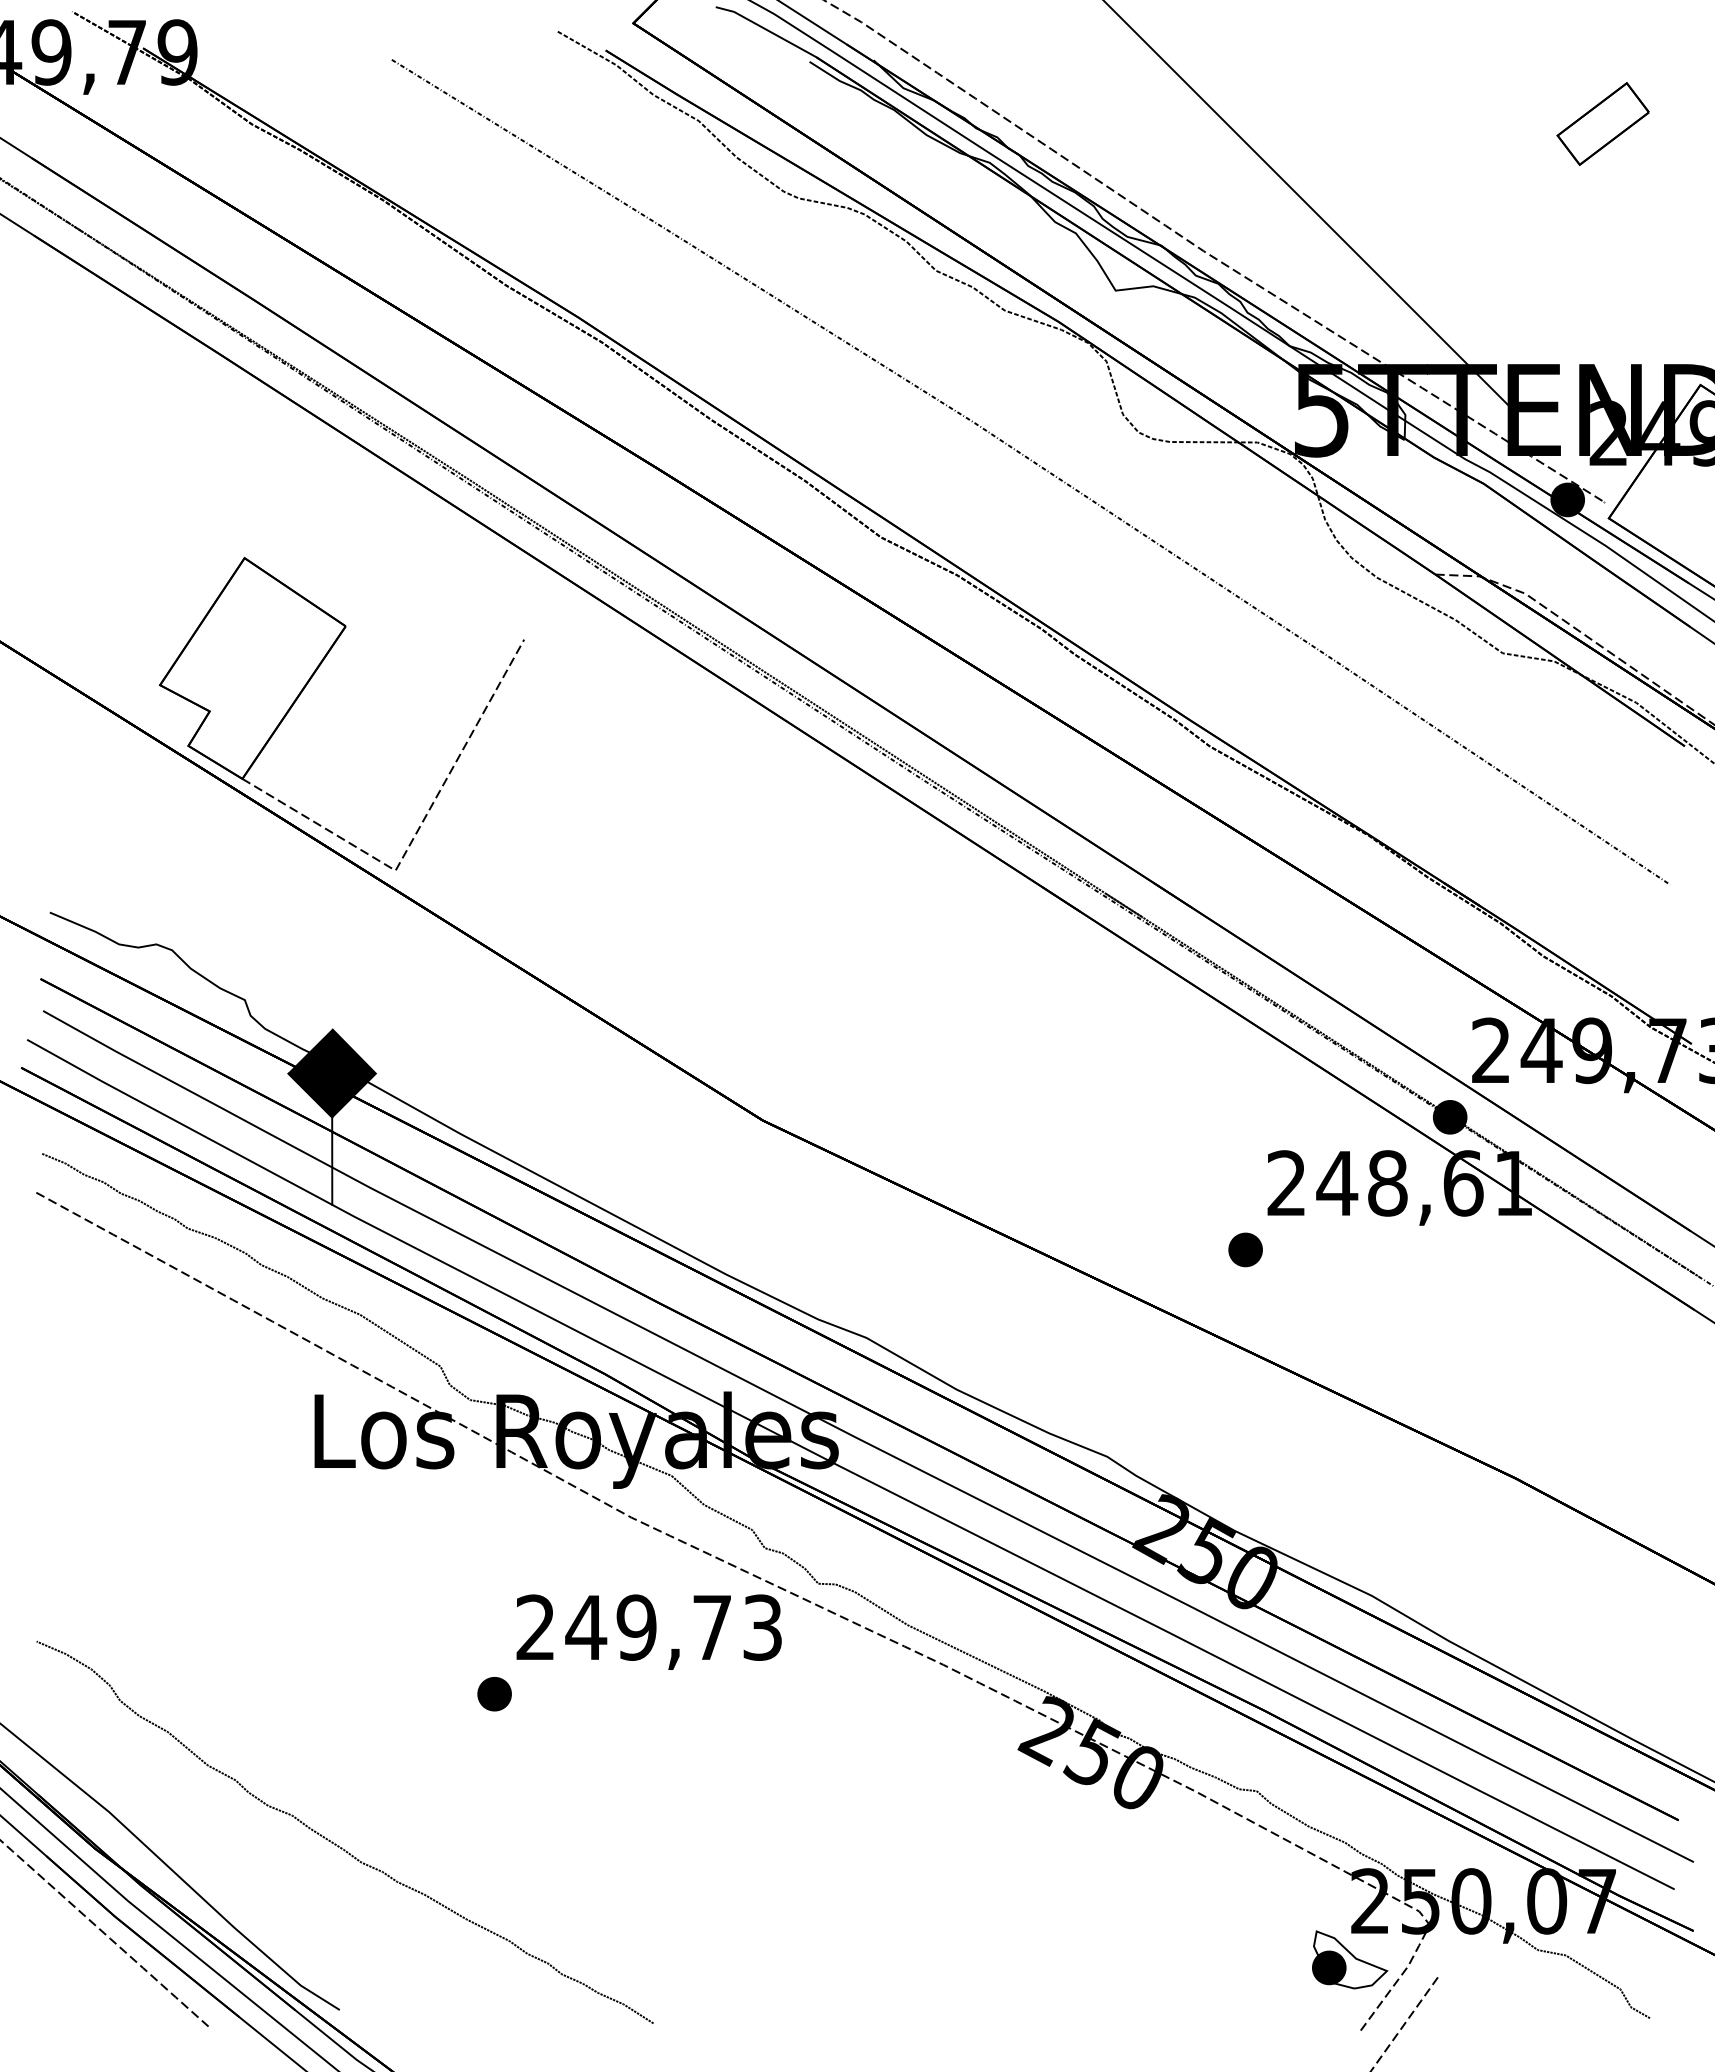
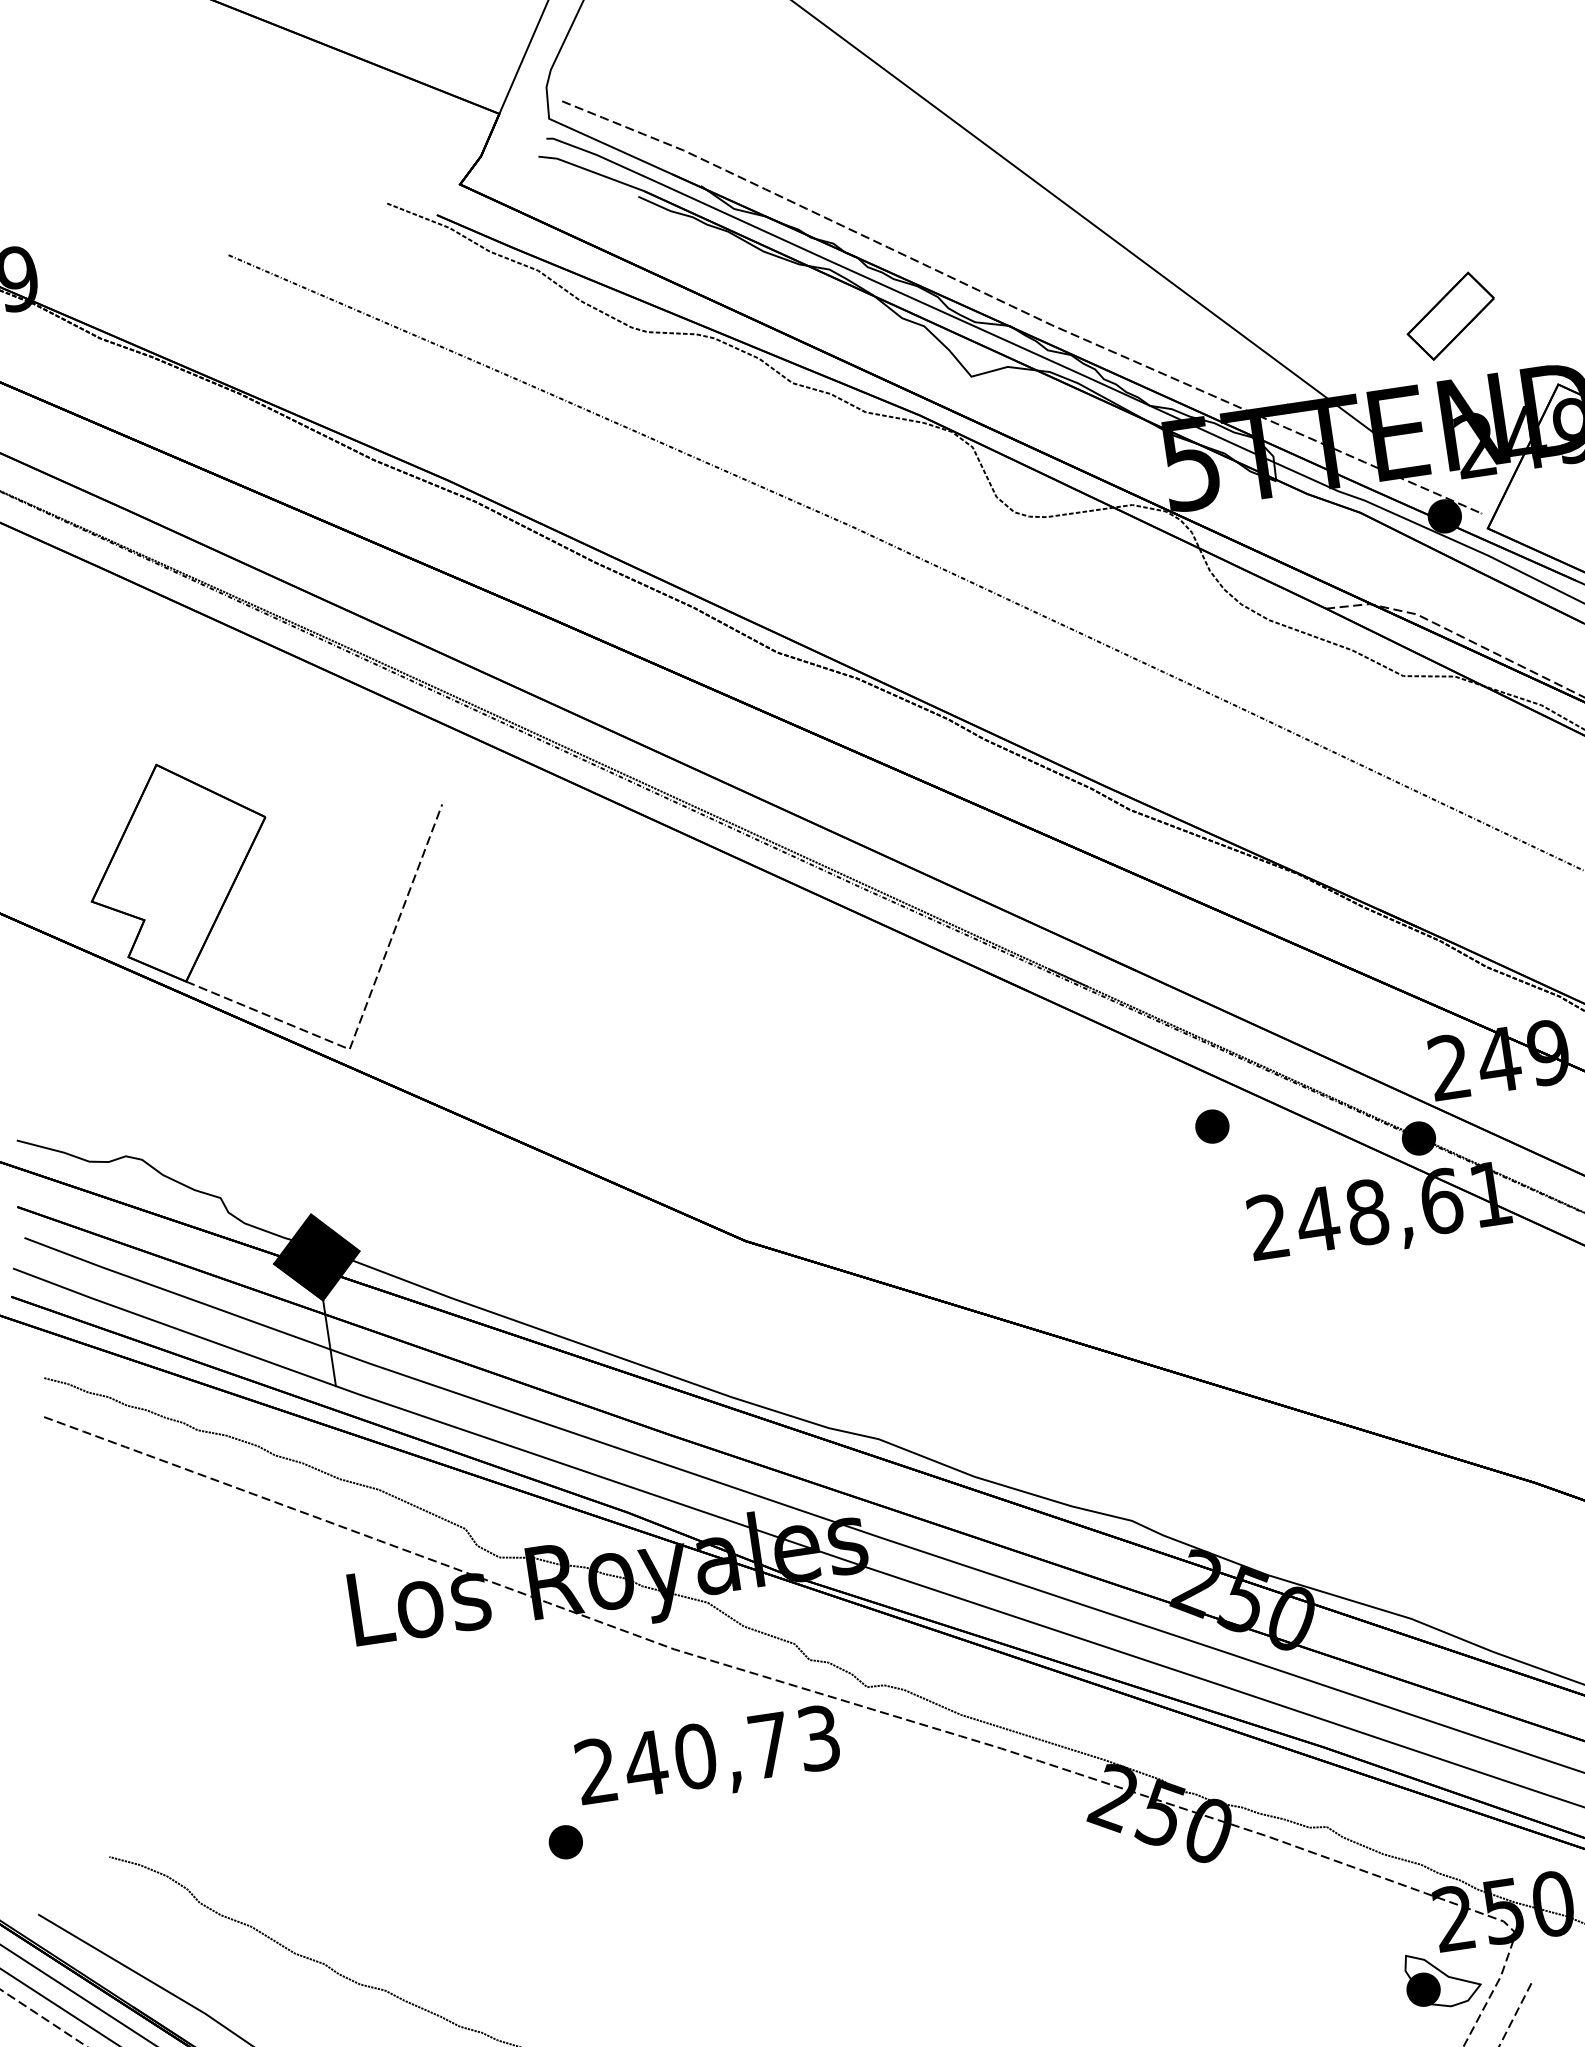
part: (1602, 123) -> (1450, 315), moved
part: (1245, 1249) -> (1212, 1126), moved
text: (636, 1627) -> (695, 1756), 249,73 -> 240,73

